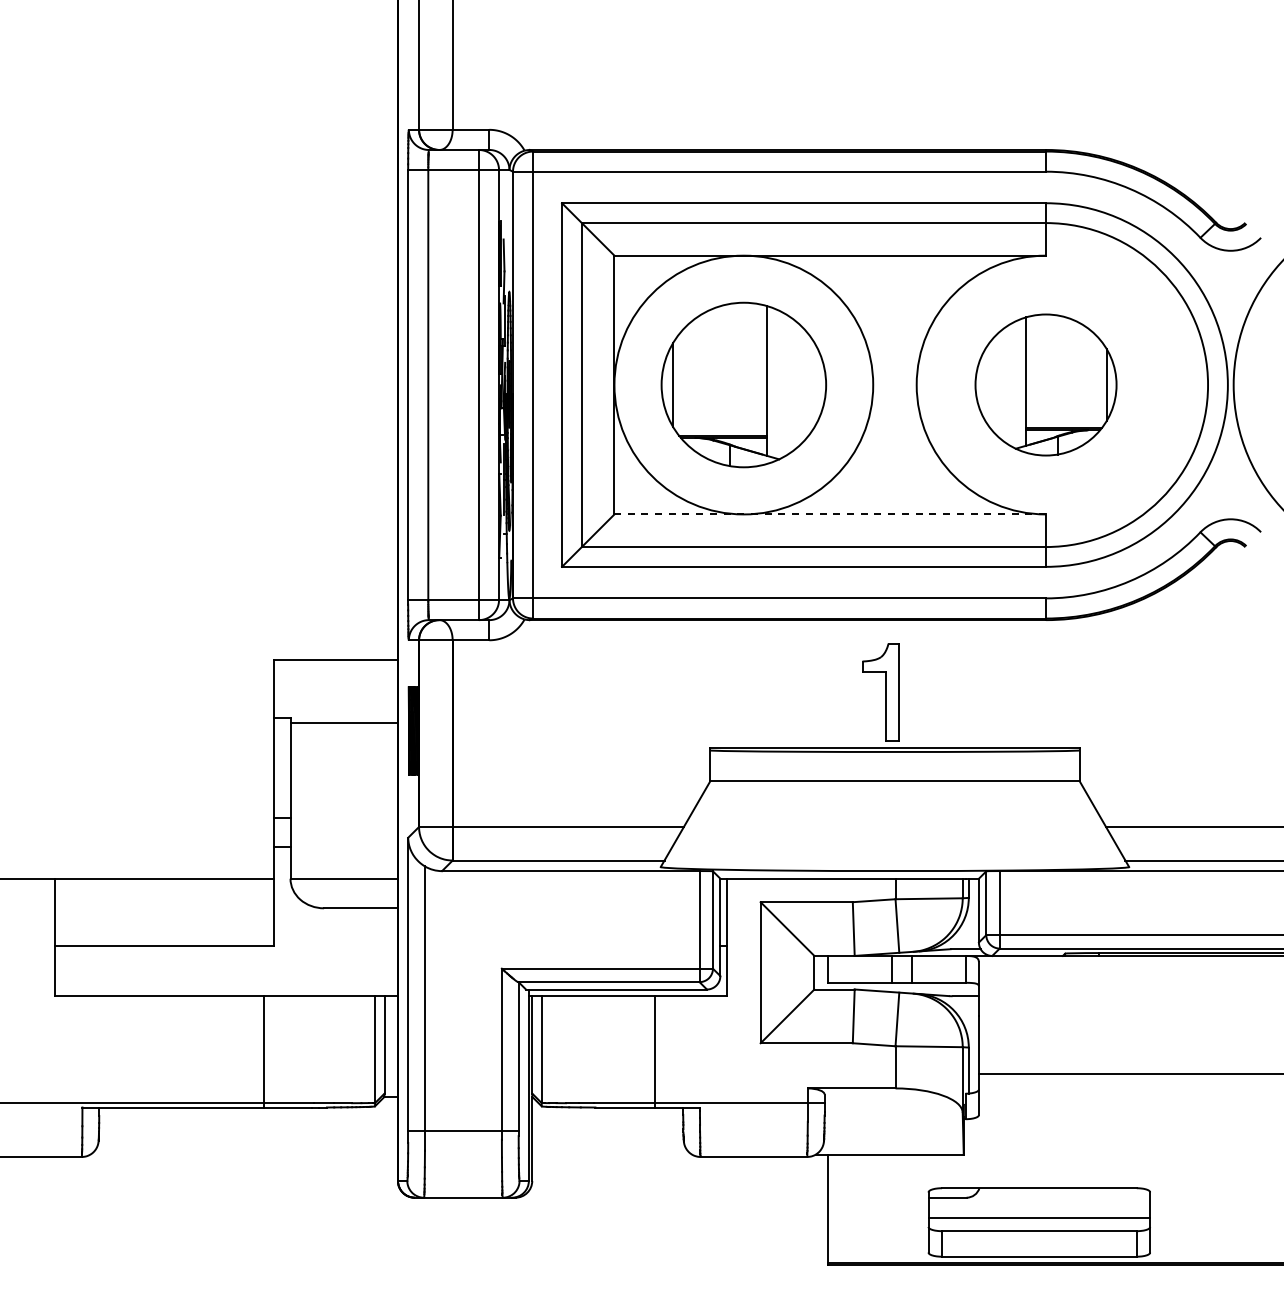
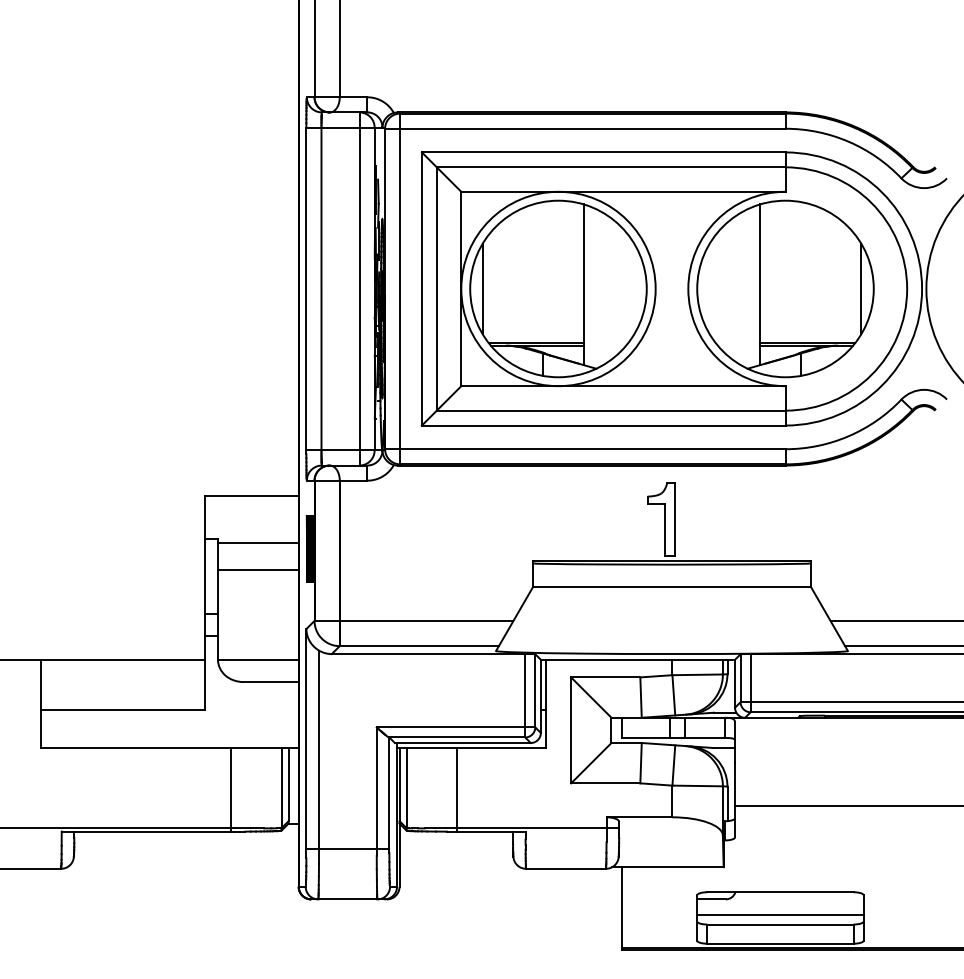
part: (743, 384) -> (558, 288), size x1.43
part: (1045, 384) -> (785, 288), size x1.67
line: (830, 514) -> (623, 386), dashed -> solid
line: (343, 759) -> (257, 570), added
line: (263, 1051) -> (230, 789), moved
line: (654, 1051) -> (456, 789), moved

